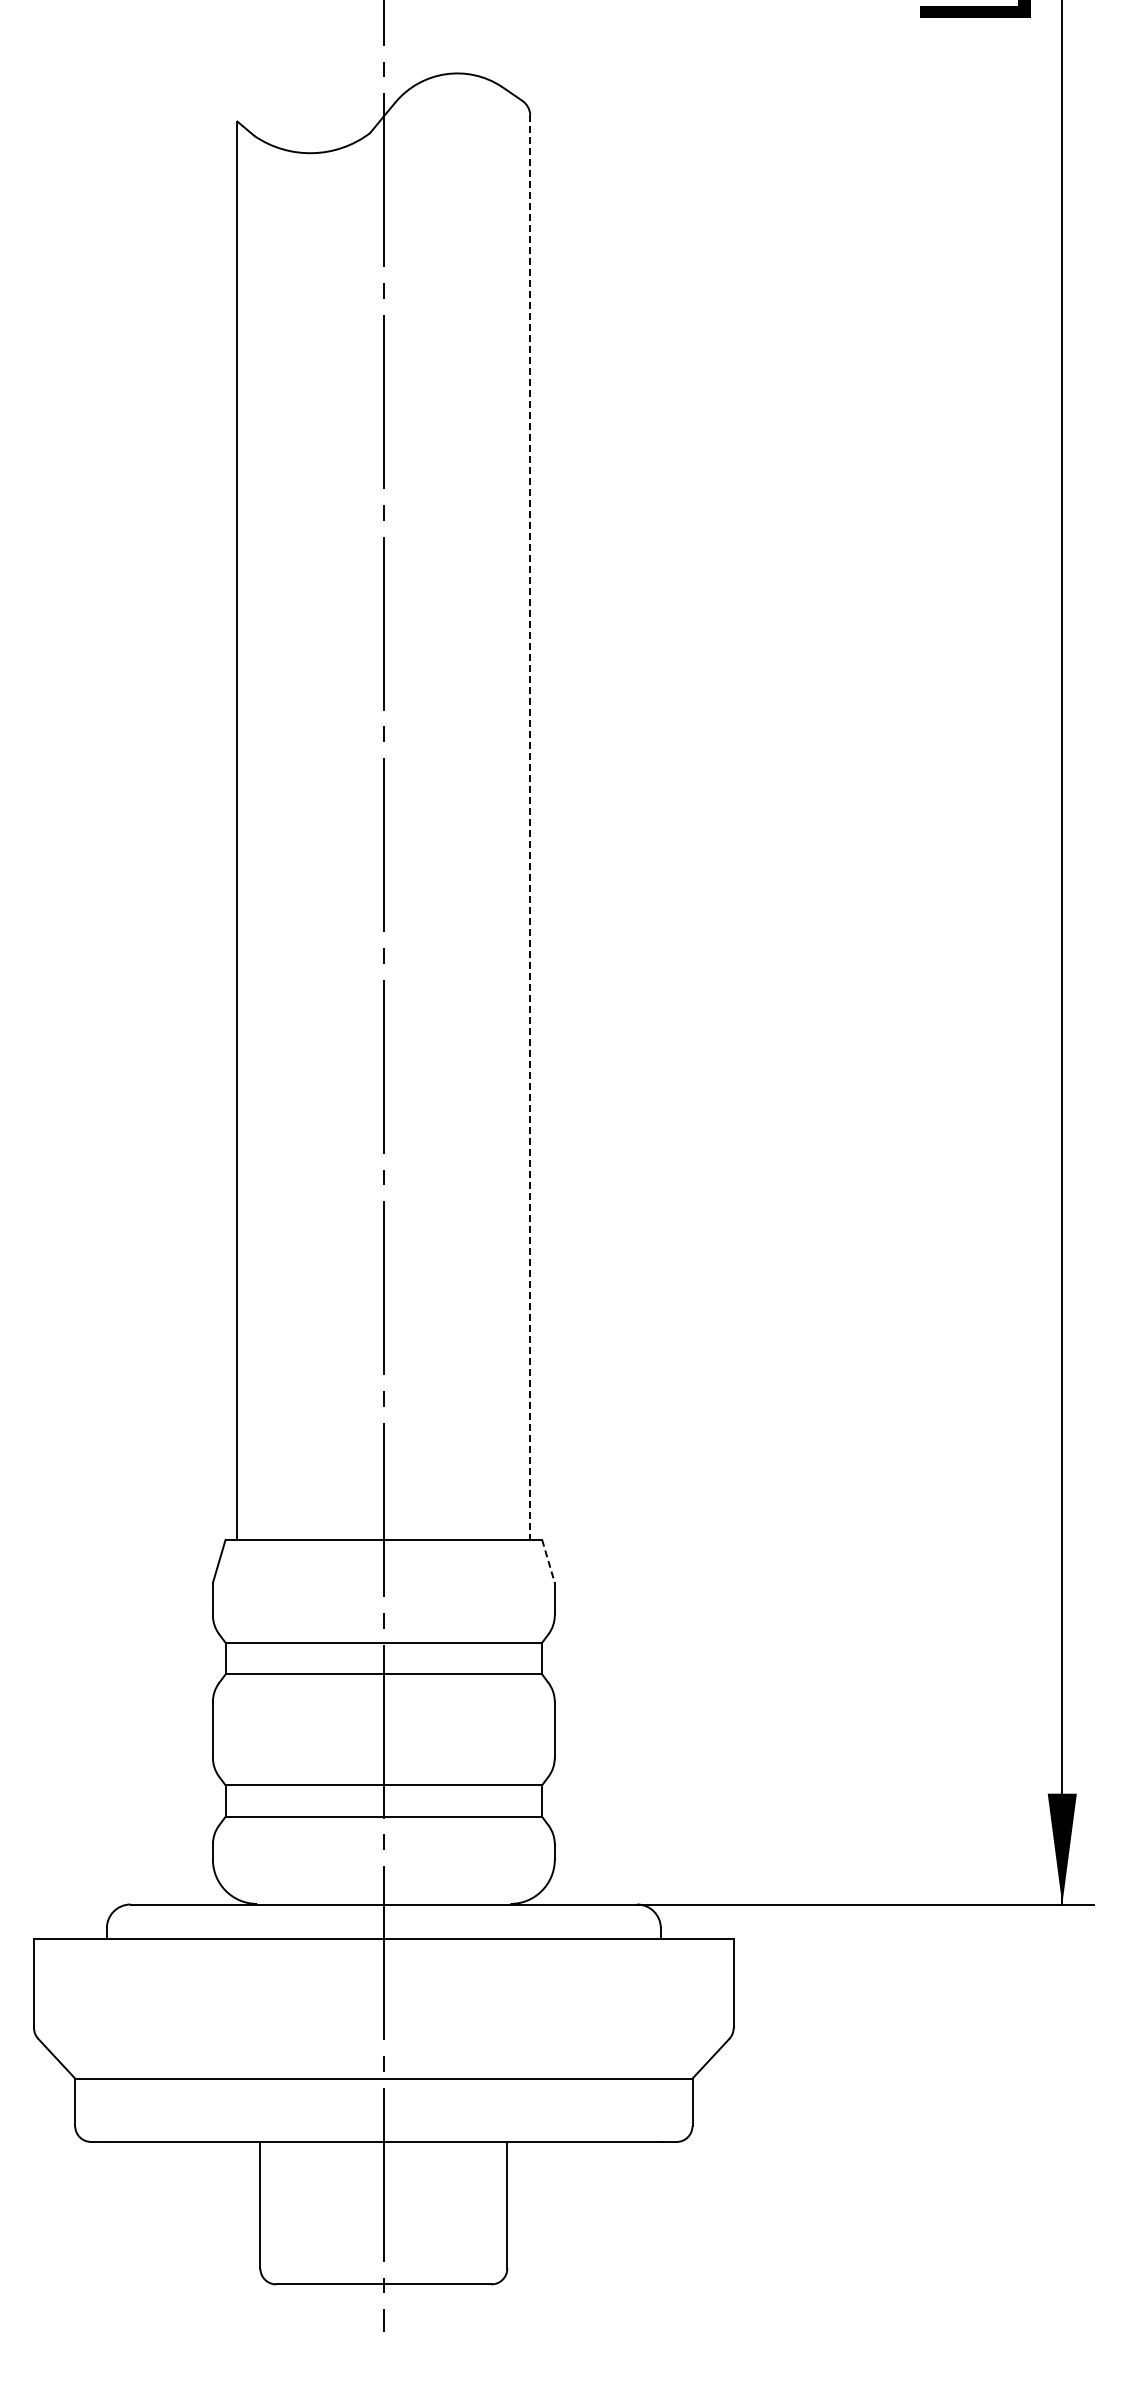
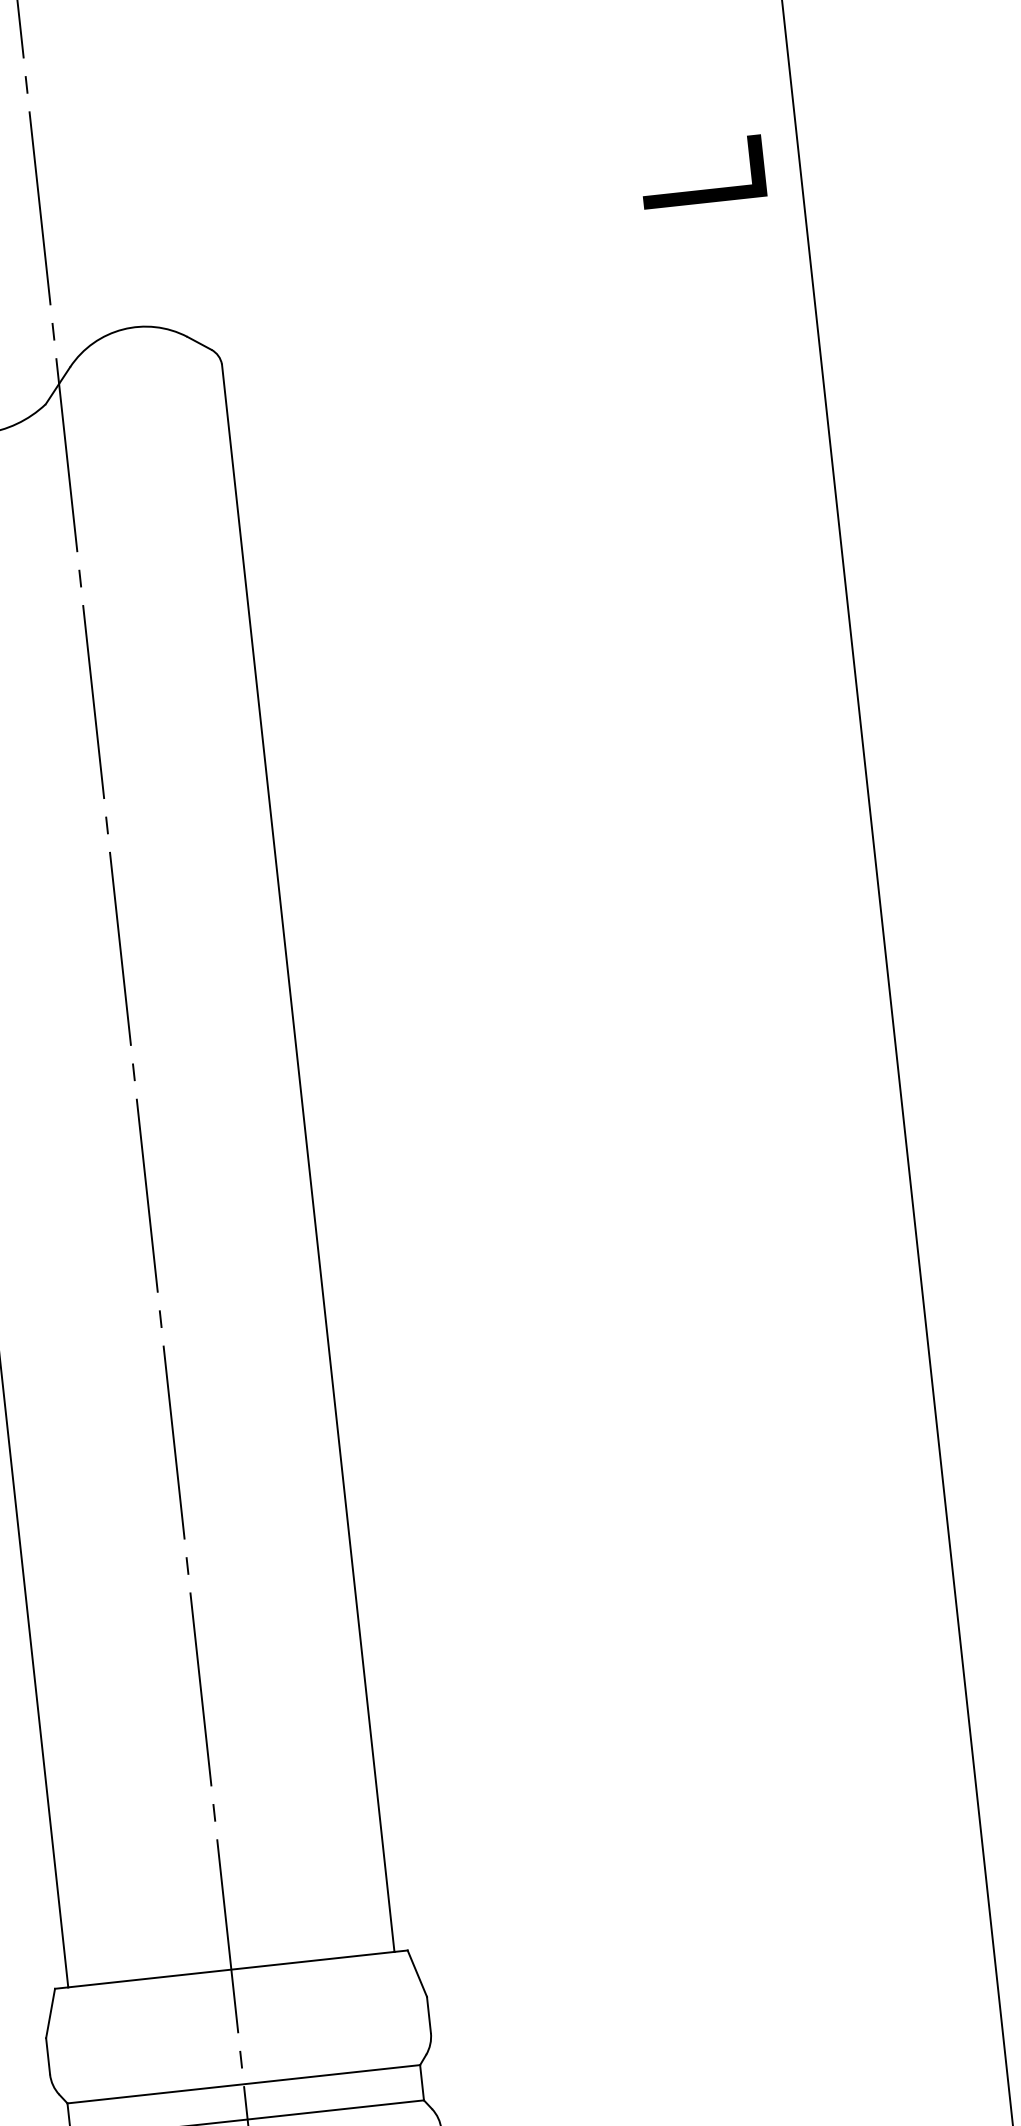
line: (530, 827) -> (308, 1158), dashed -> solid
line: (548, 1561) -> (417, 1973), dashed -> solid

